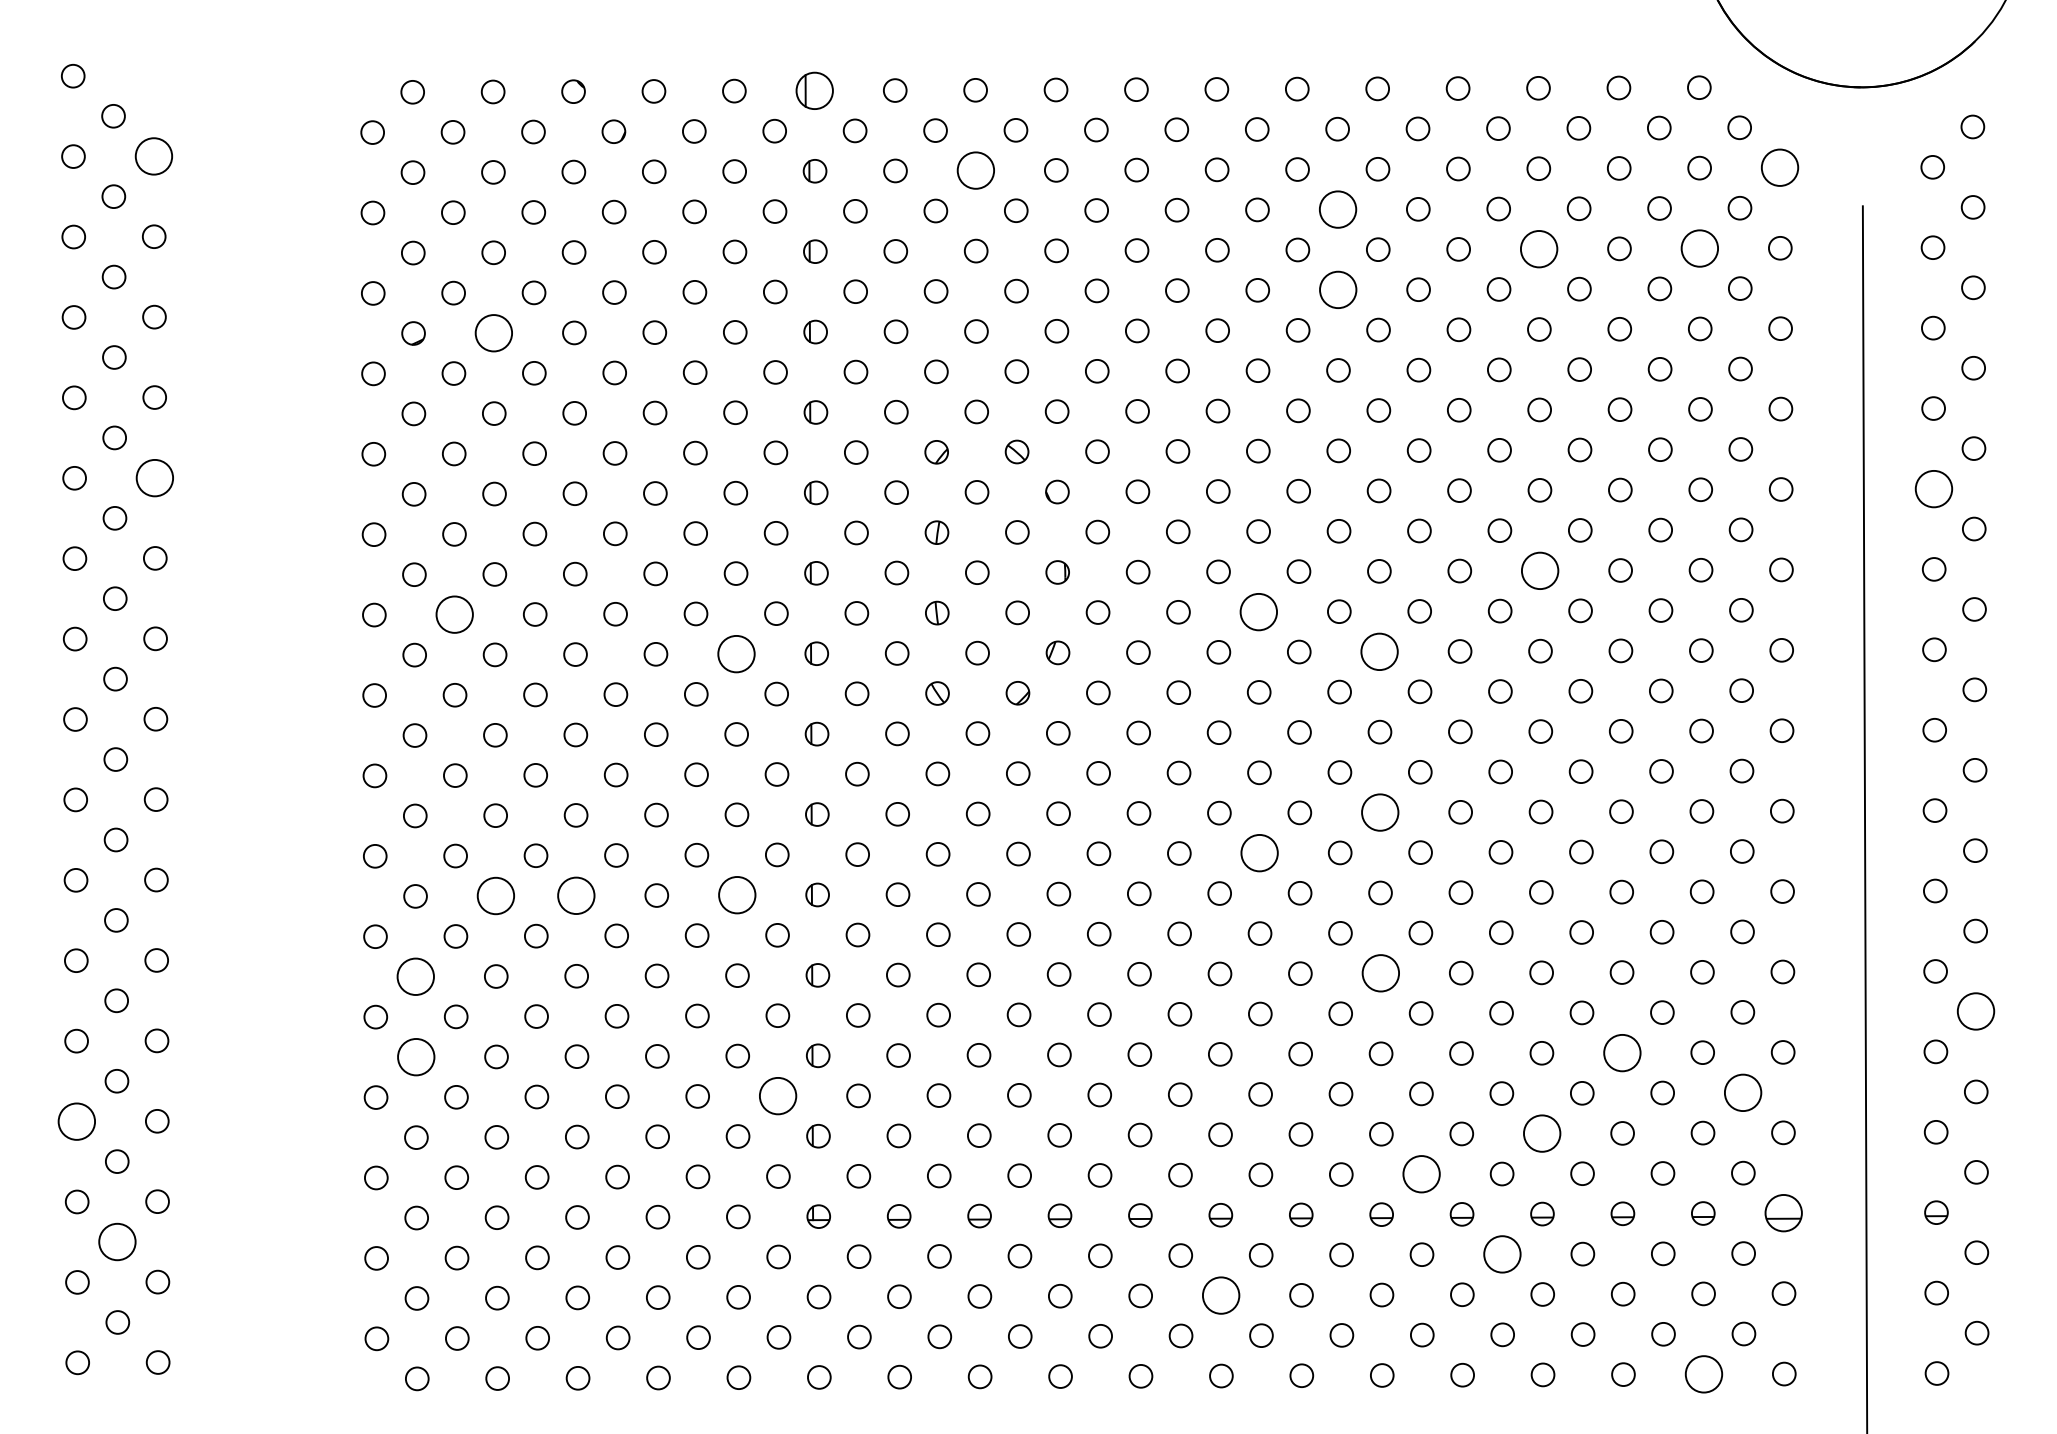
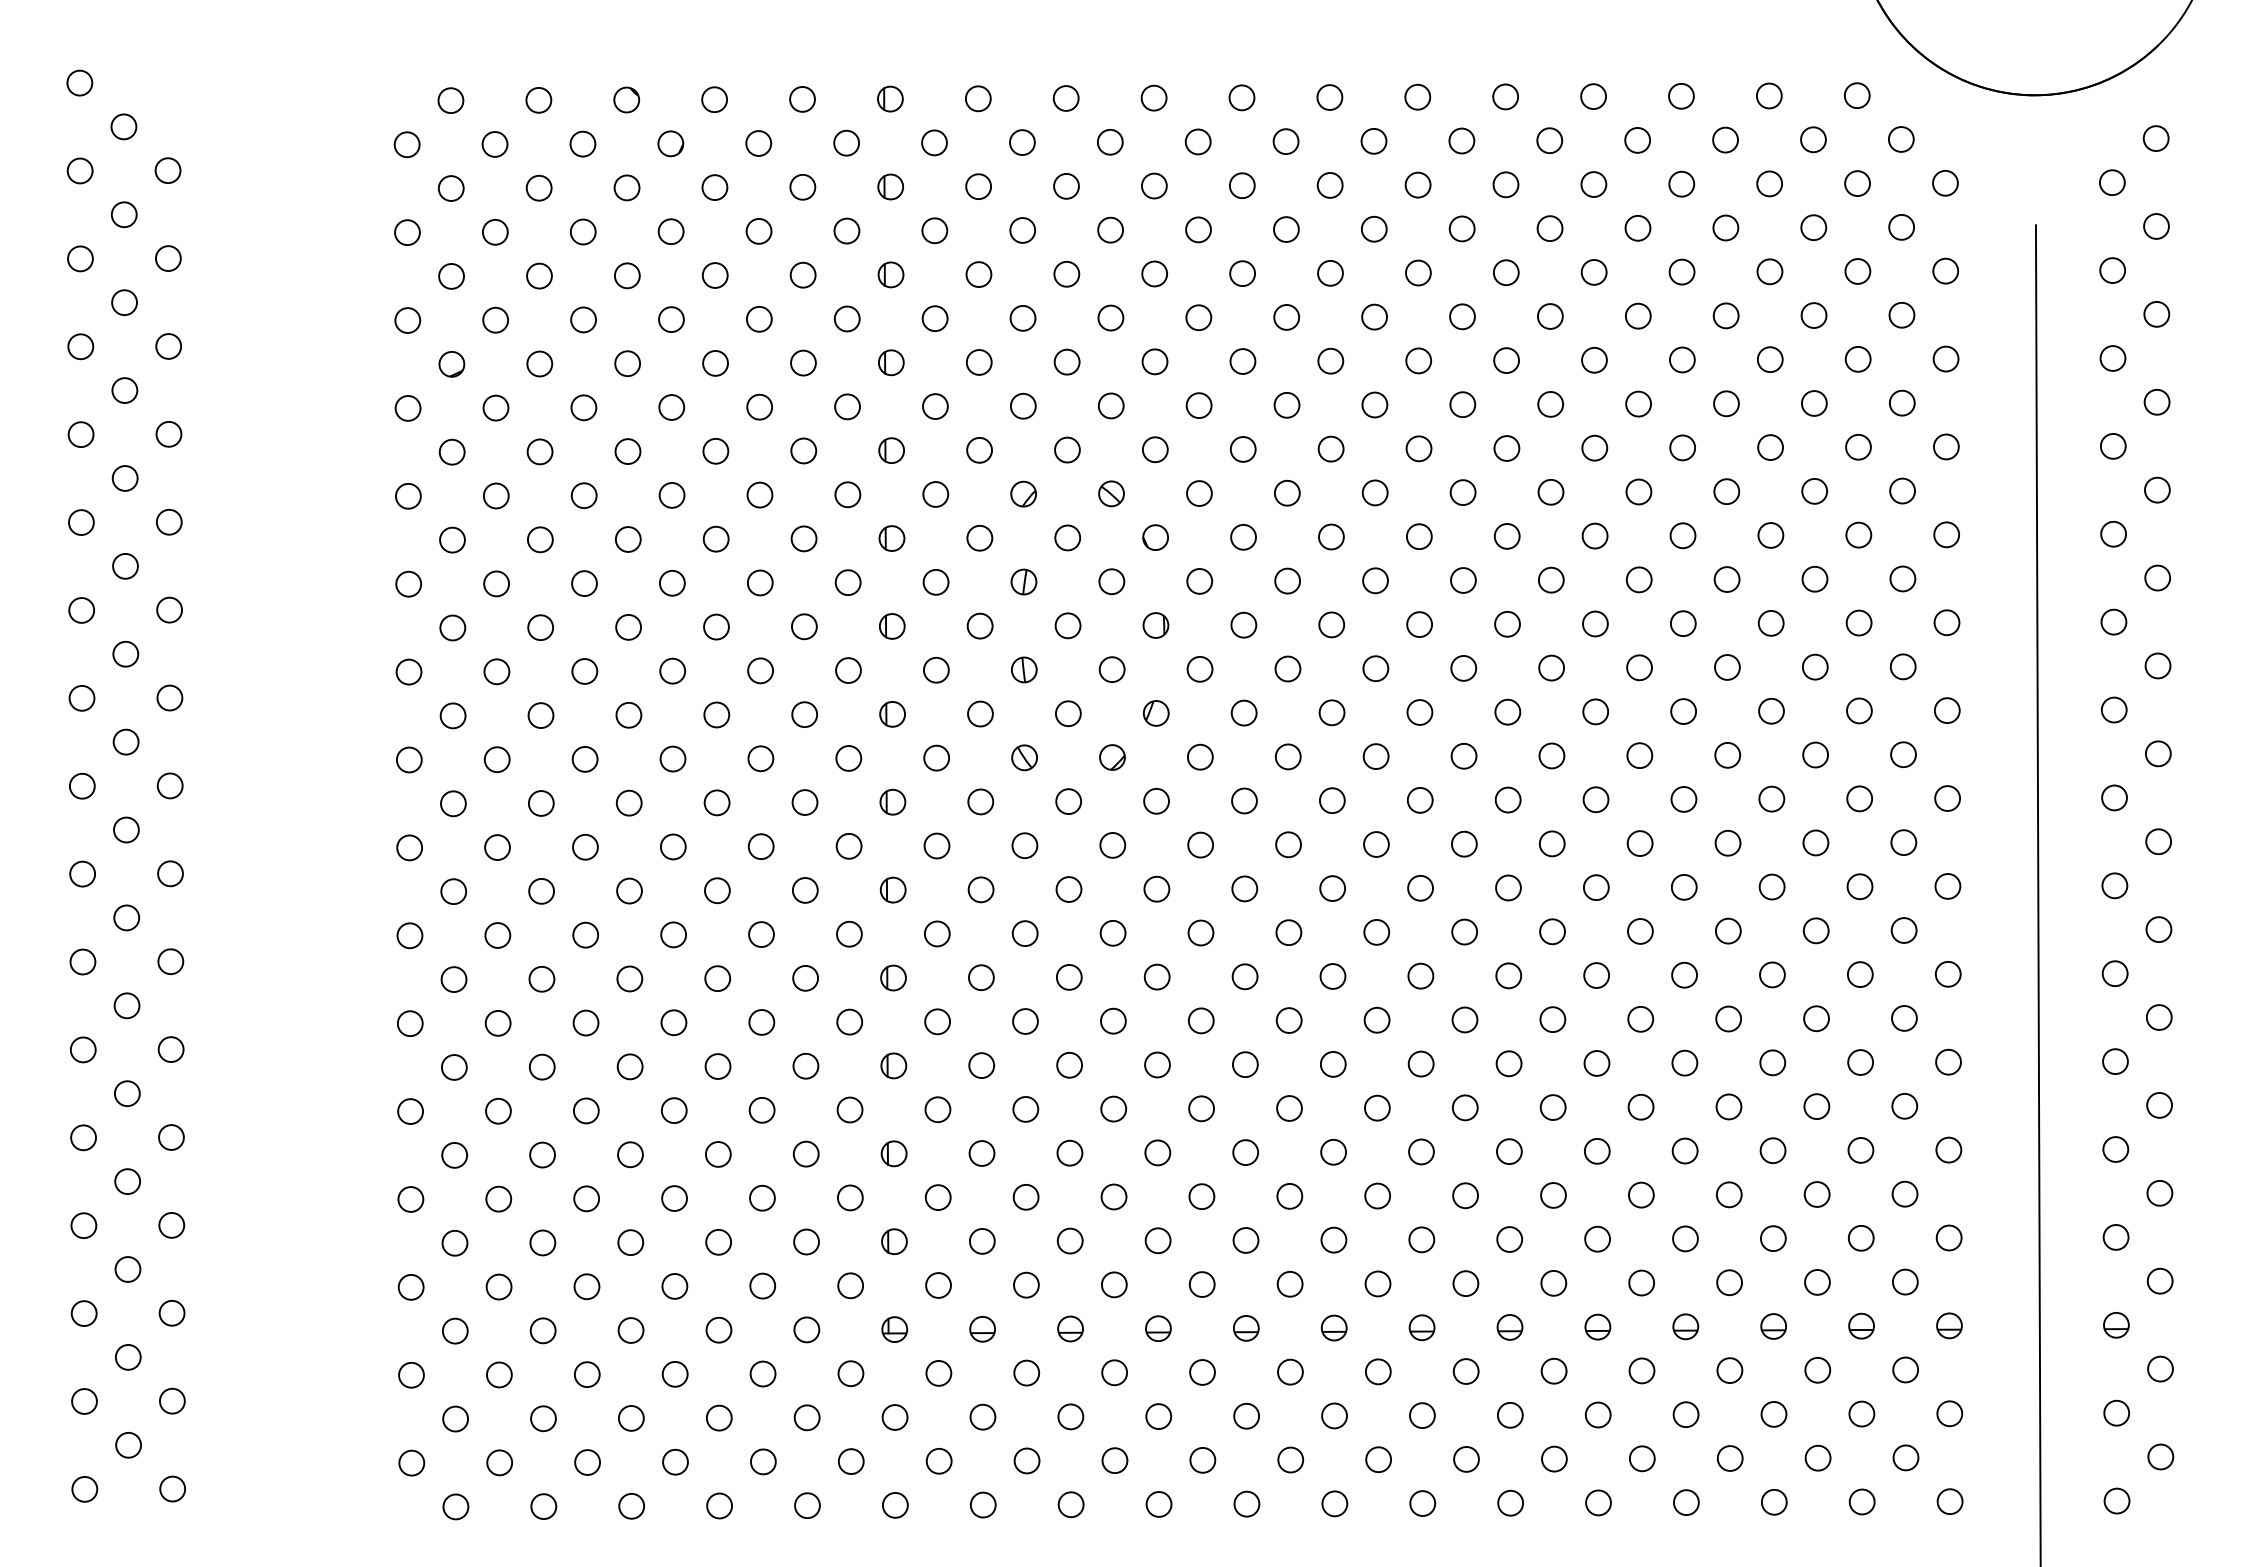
part: (814, 90) -> (890, 98), size x0.62
circle: (153, 156) -> (167, 170), size x0.62
circle: (1780, 168) -> (1945, 183), size x0.62
circle: (975, 170) -> (1066, 186), size x0.62
circle: (1337, 209) -> (1461, 228), size x0.62
circle: (1538, 248) -> (1681, 271), size x0.62
circle: (1699, 248) -> (1857, 271), size x0.62
circle: (1338, 289) -> (1462, 316), size x0.62
circle: (493, 332) -> (539, 363), size x0.62
circle: (155, 477) -> (169, 521), size x0.62
circle: (1933, 488) -> (2113, 533), size x0.62
circle: (1540, 570) -> (1683, 623), size x0.62
circle: (1258, 611) -> (1375, 668), size x0.62
circle: (454, 614) -> (496, 671), size x0.62
circle: (1379, 651) -> (1507, 711), size x0.62
circle: (736, 653) -> (804, 714), size x0.62
circle: (1380, 812) -> (1508, 887), size x0.62
circle: (1259, 853) -> (1376, 932), size x0.62
circle: (576, 895) -> (629, 978), size x0.62
circle: (737, 895) -> (805, 978), size x0.62
circle: (495, 896) -> (541, 979), size x0.62
circle: (1380, 973) -> (1508, 1063), size x0.62
circle: (415, 976) -> (454, 1067), size x0.62
circle: (1975, 1011) -> (2159, 1105), size x0.62
circle: (1621, 1052) -> (1772, 1150), size x0.62
circle: (415, 1057) -> (454, 1155), size x0.62
circle: (1742, 1092) -> (1904, 1193), size x0.62
circle: (778, 1095) -> (850, 1197), size x0.62
circle: (76, 1121) -> (83, 1225), size x0.62
circle: (1542, 1133) -> (1685, 1238), size x0.62
circle: (1421, 1174) -> (1553, 1283), size x0.62
part: (1783, 1212) -> (1949, 1325), size x0.62
circle: (117, 1242) -> (128, 1357), size x0.62
circle: (1501, 1254) -> (1641, 1370), size x0.62
circle: (1221, 1295) -> (1334, 1415), size x0.62
circle: (1703, 1373) -> (1861, 1501), size x0.62

